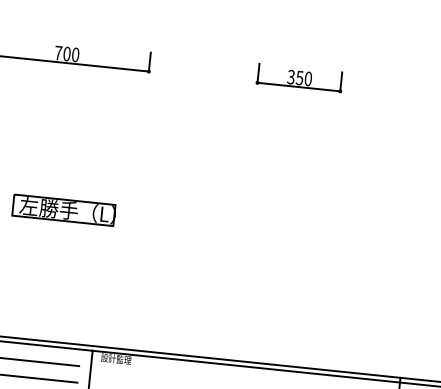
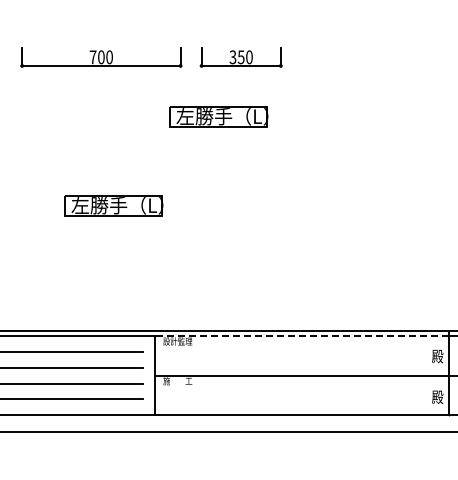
part: (299, 78) -> (240, 57), moved
part: (182, 128) -> (218, 116), added
line: (246, 366) -> (301, 335), solid -> dashed

